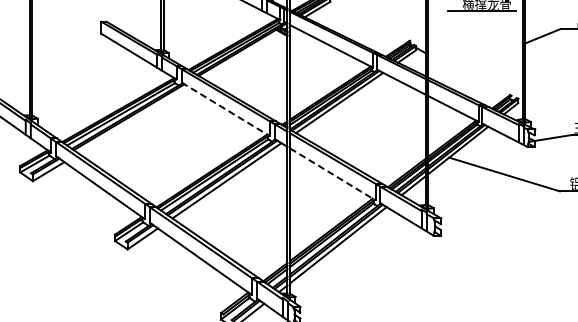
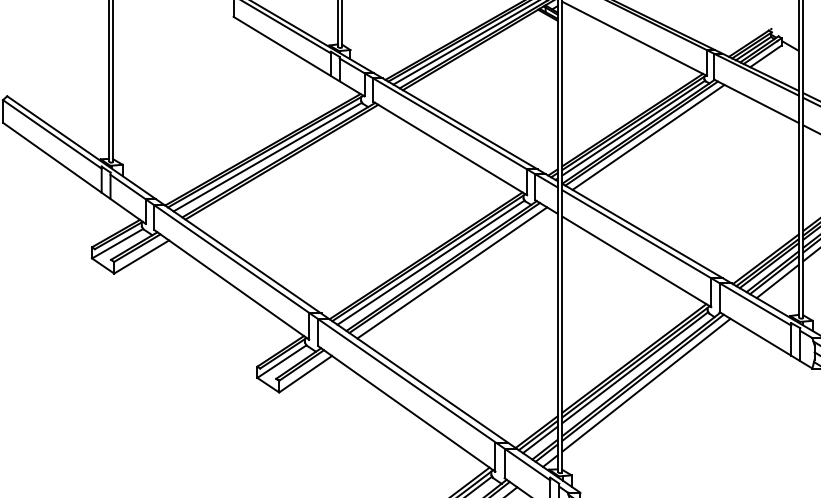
line: (225, 109) -> (449, 148), dashed -> solid
line: (333, 174) -> (637, 261), dashed -> solid

